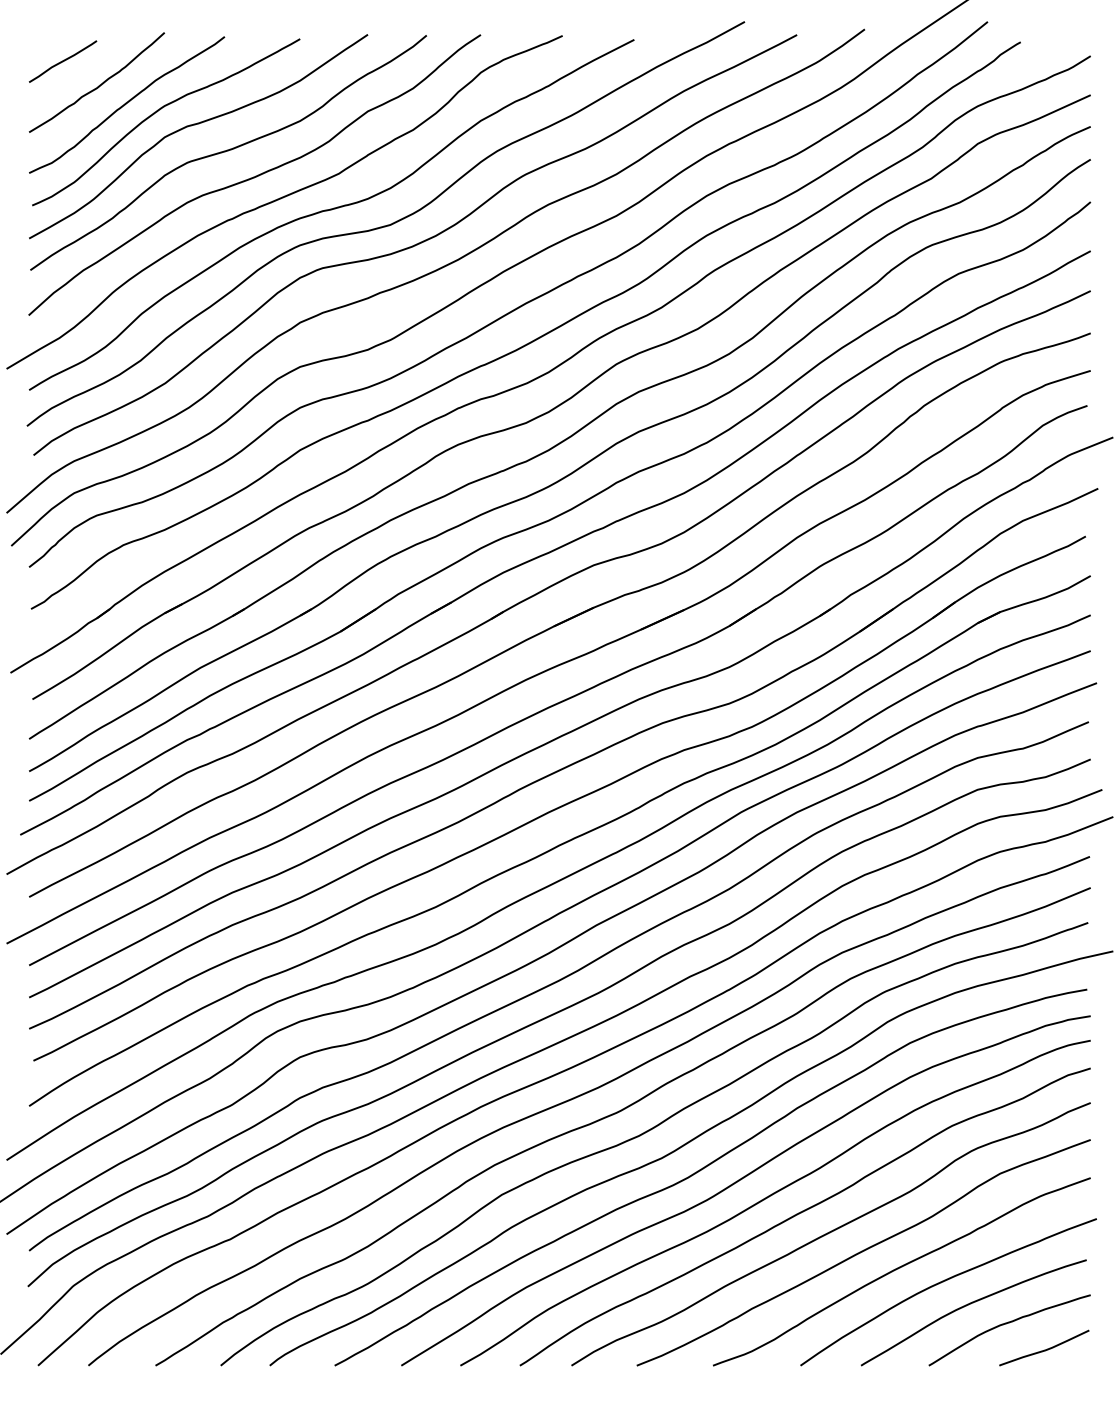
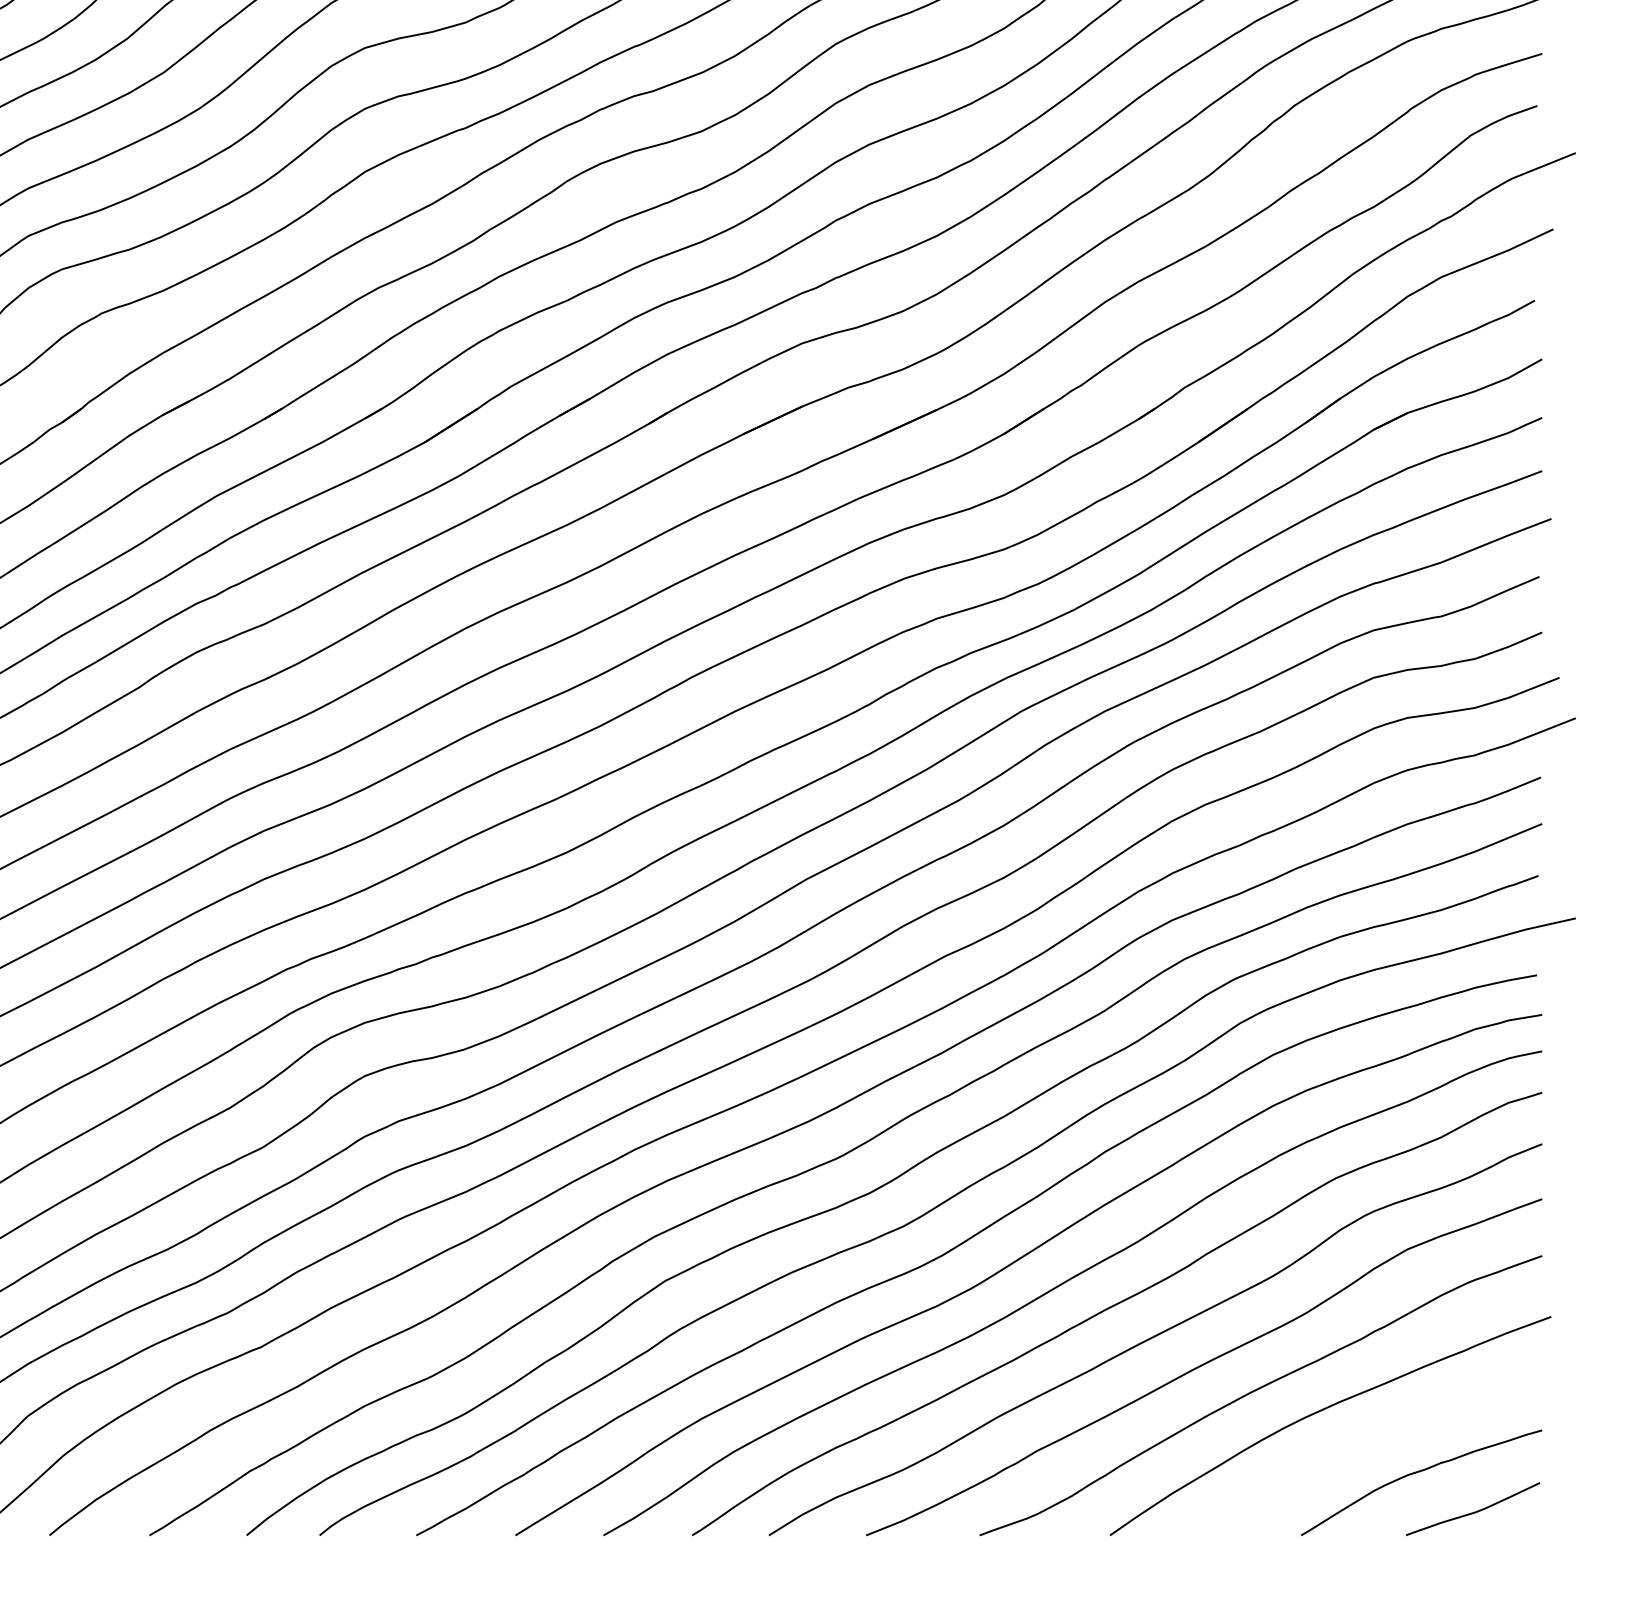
curve: (970, 1304) -> (1363, 1444), removed

